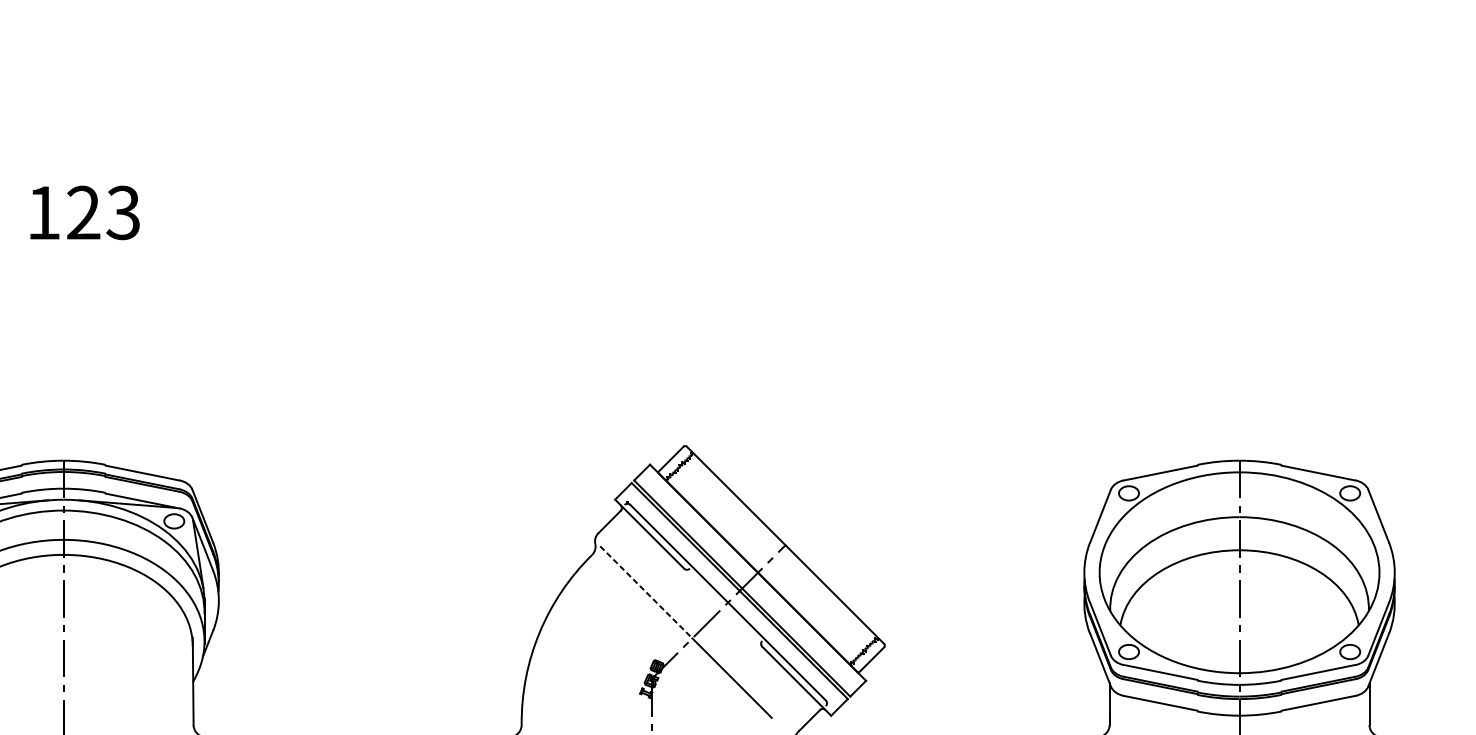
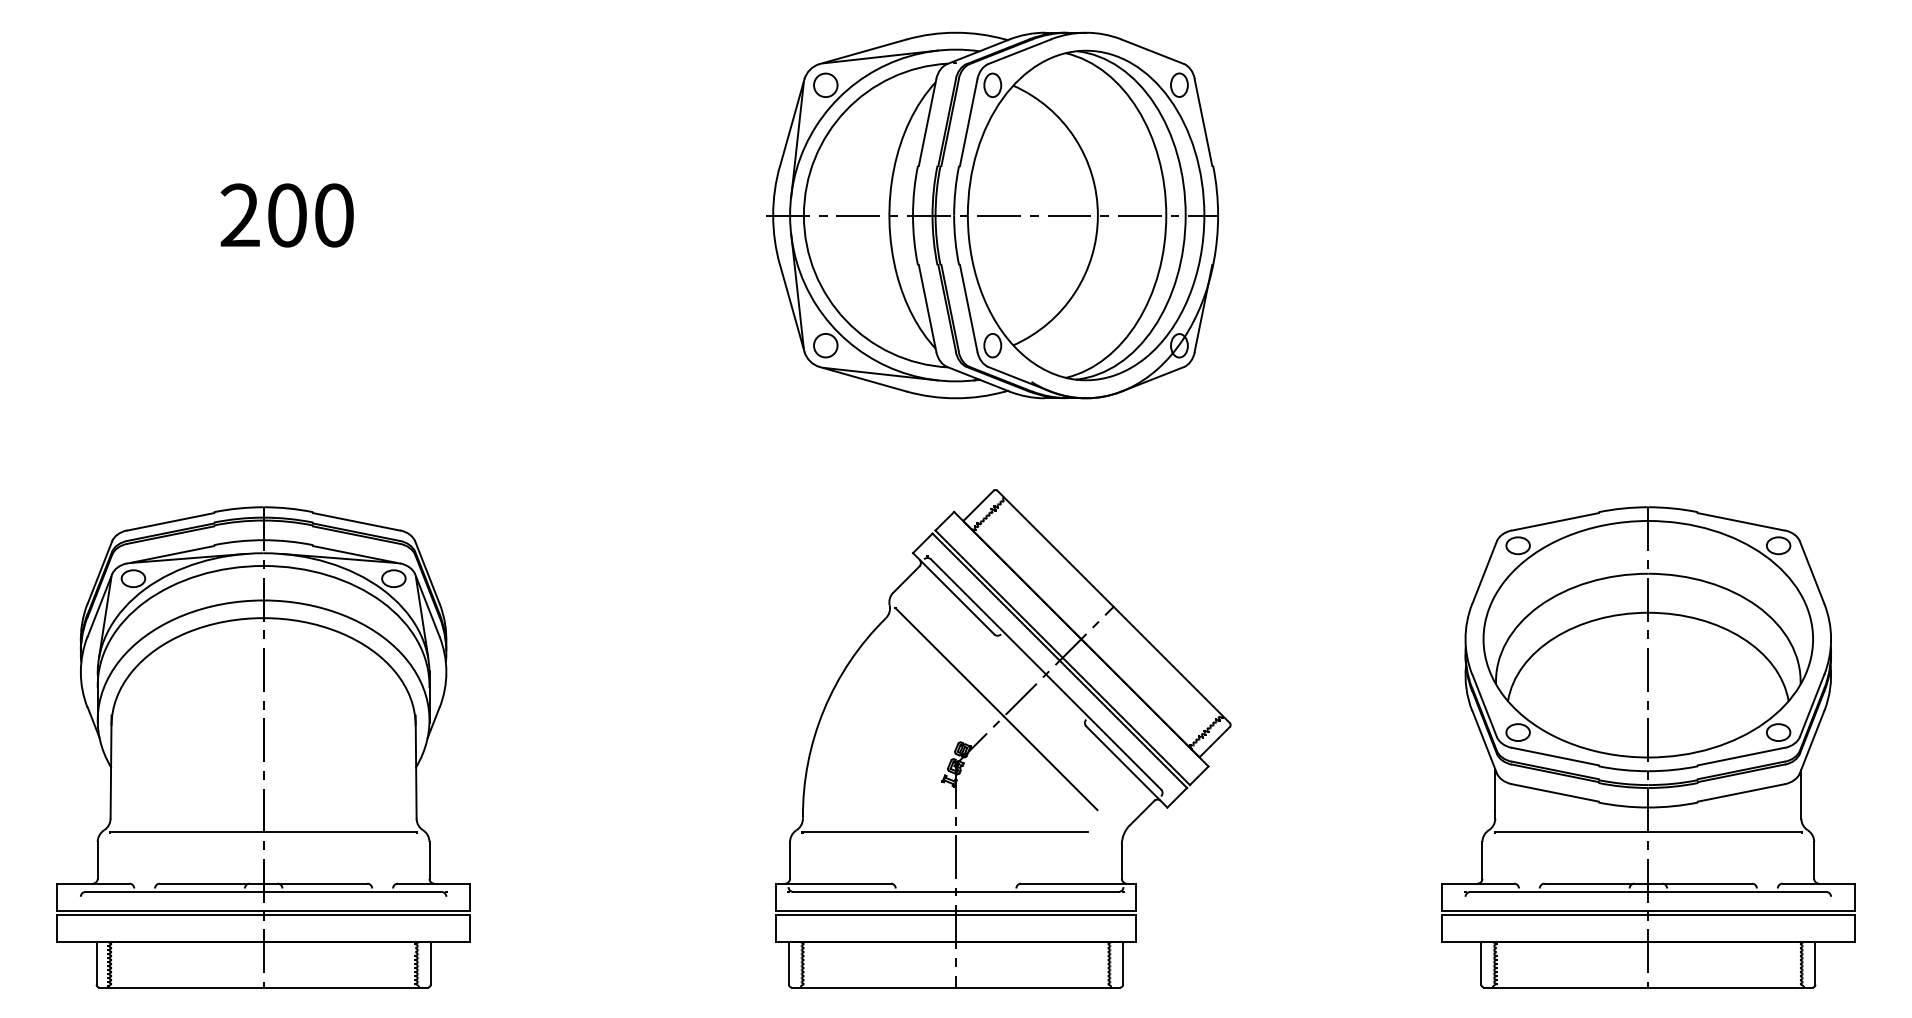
text: (83, 212) -> (286, 215), 123 -> 200
part: (682, 212) -> (992, 215), added
line: (646, 592) -> (949, 662), dashed -> solid

